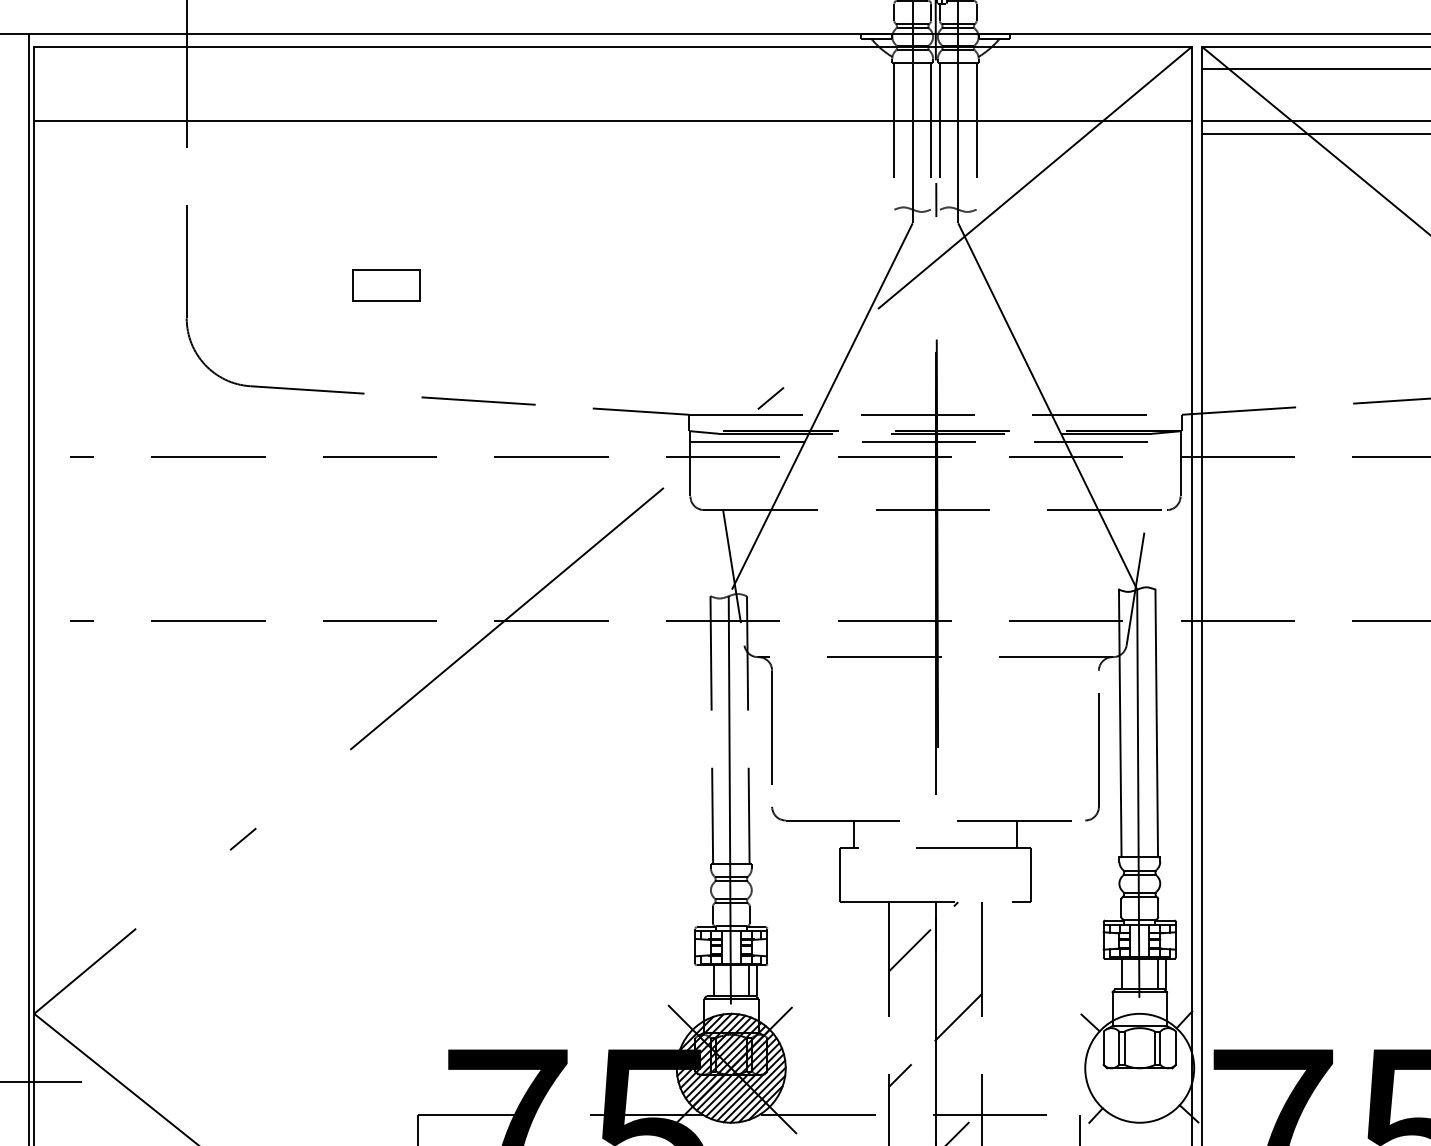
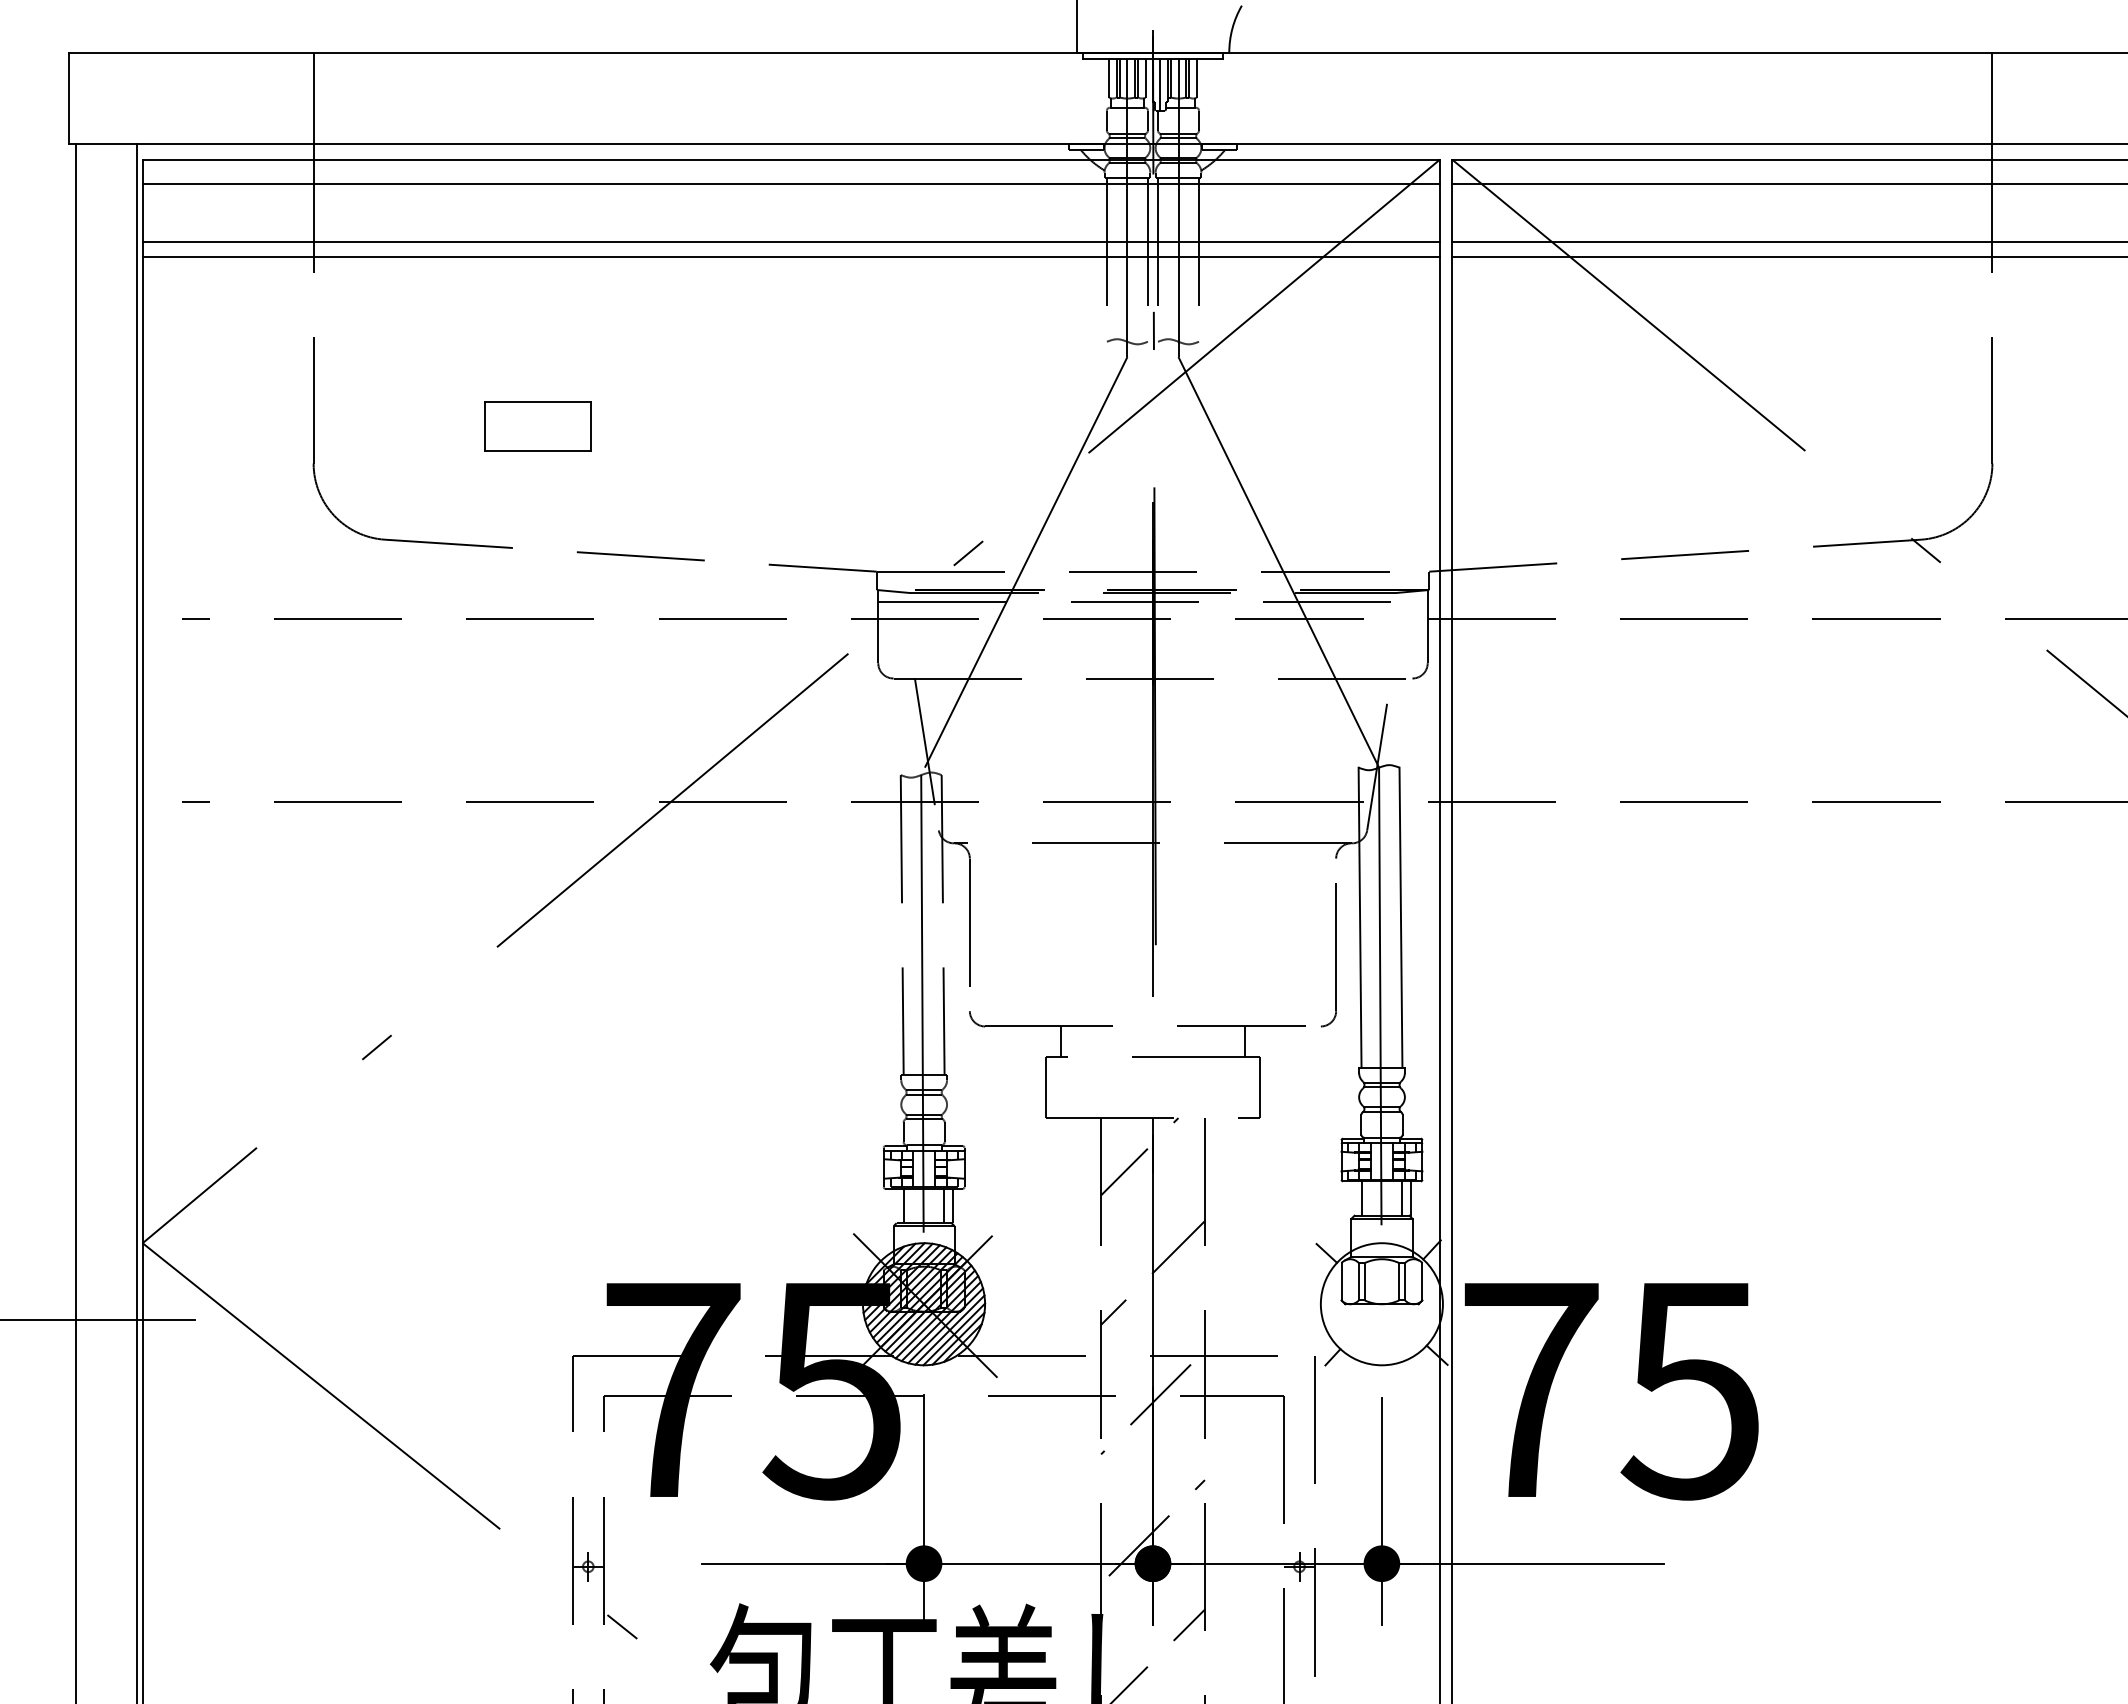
line: (612, 69) -> (790, 184), added
line: (612, 134) -> (790, 257), added
part: (386, 285) -> (537, 426), size x1.43

